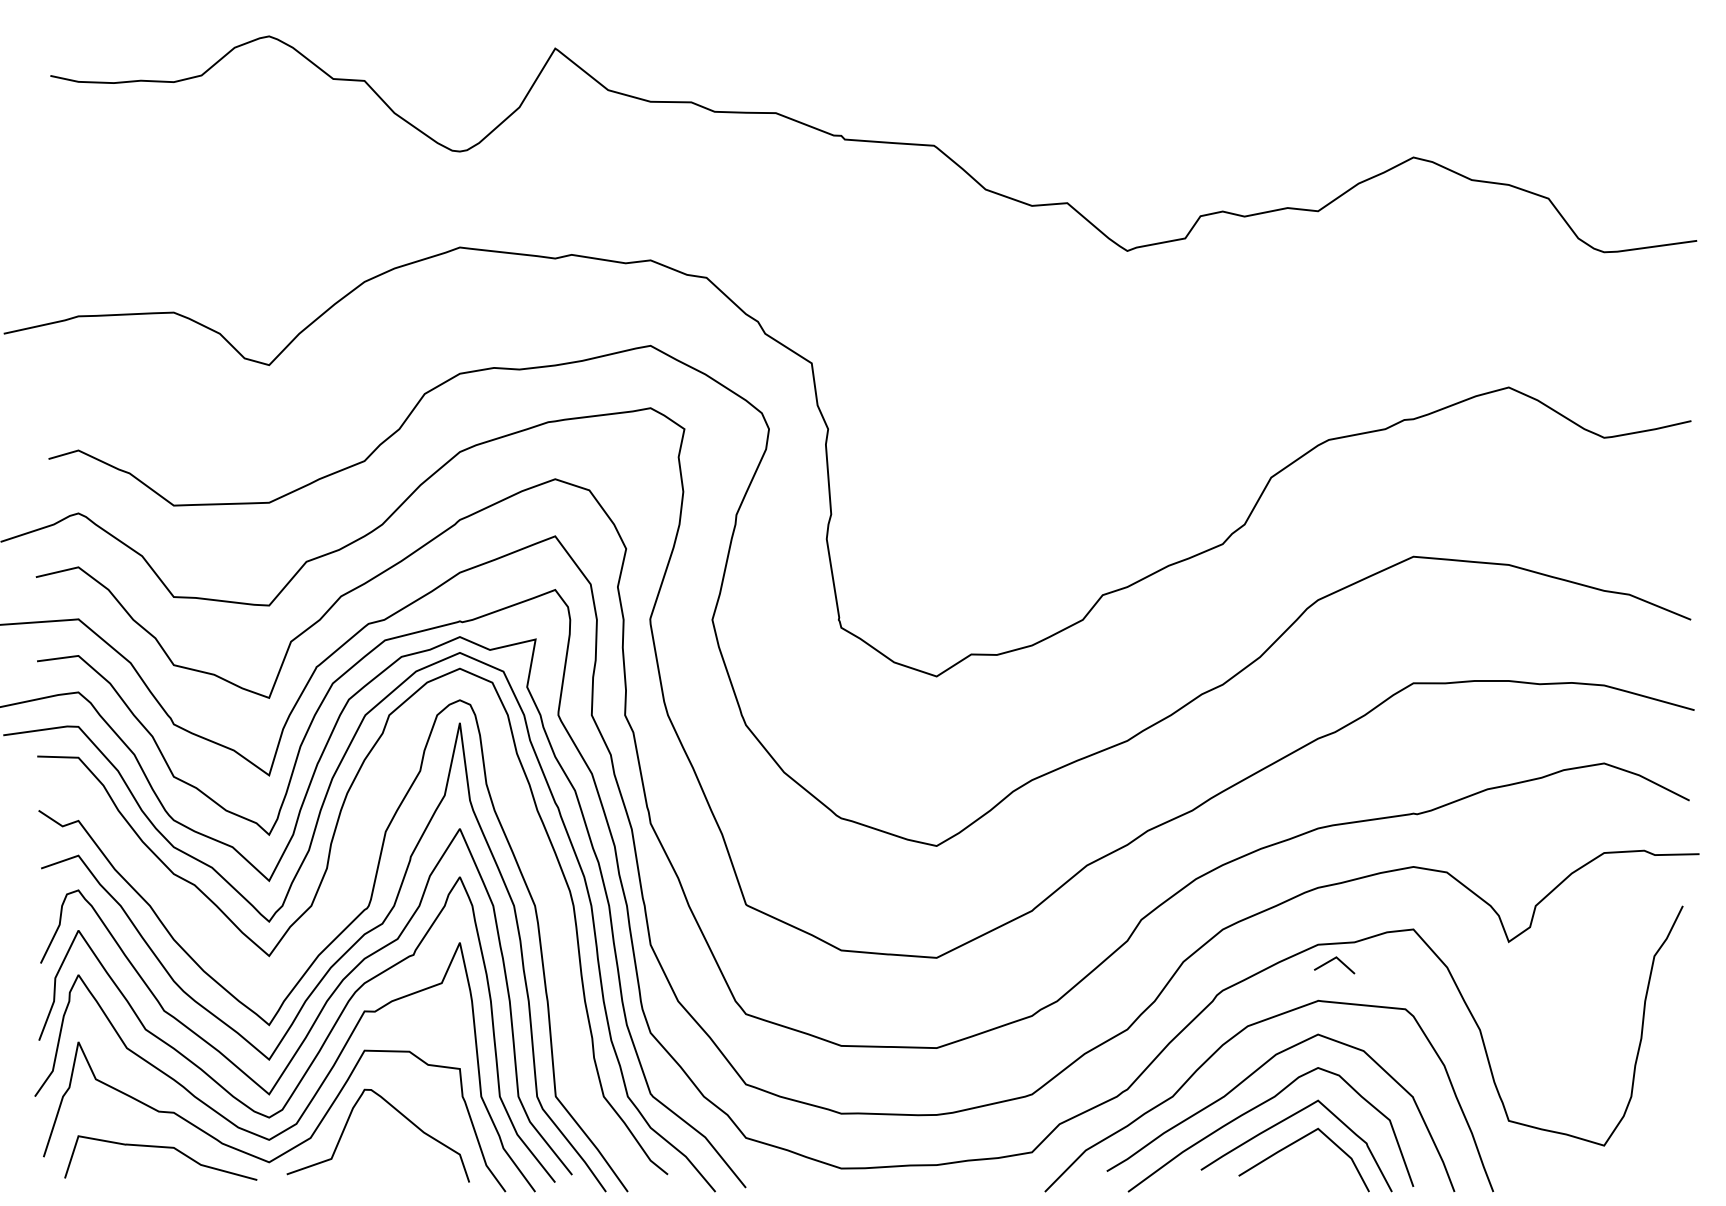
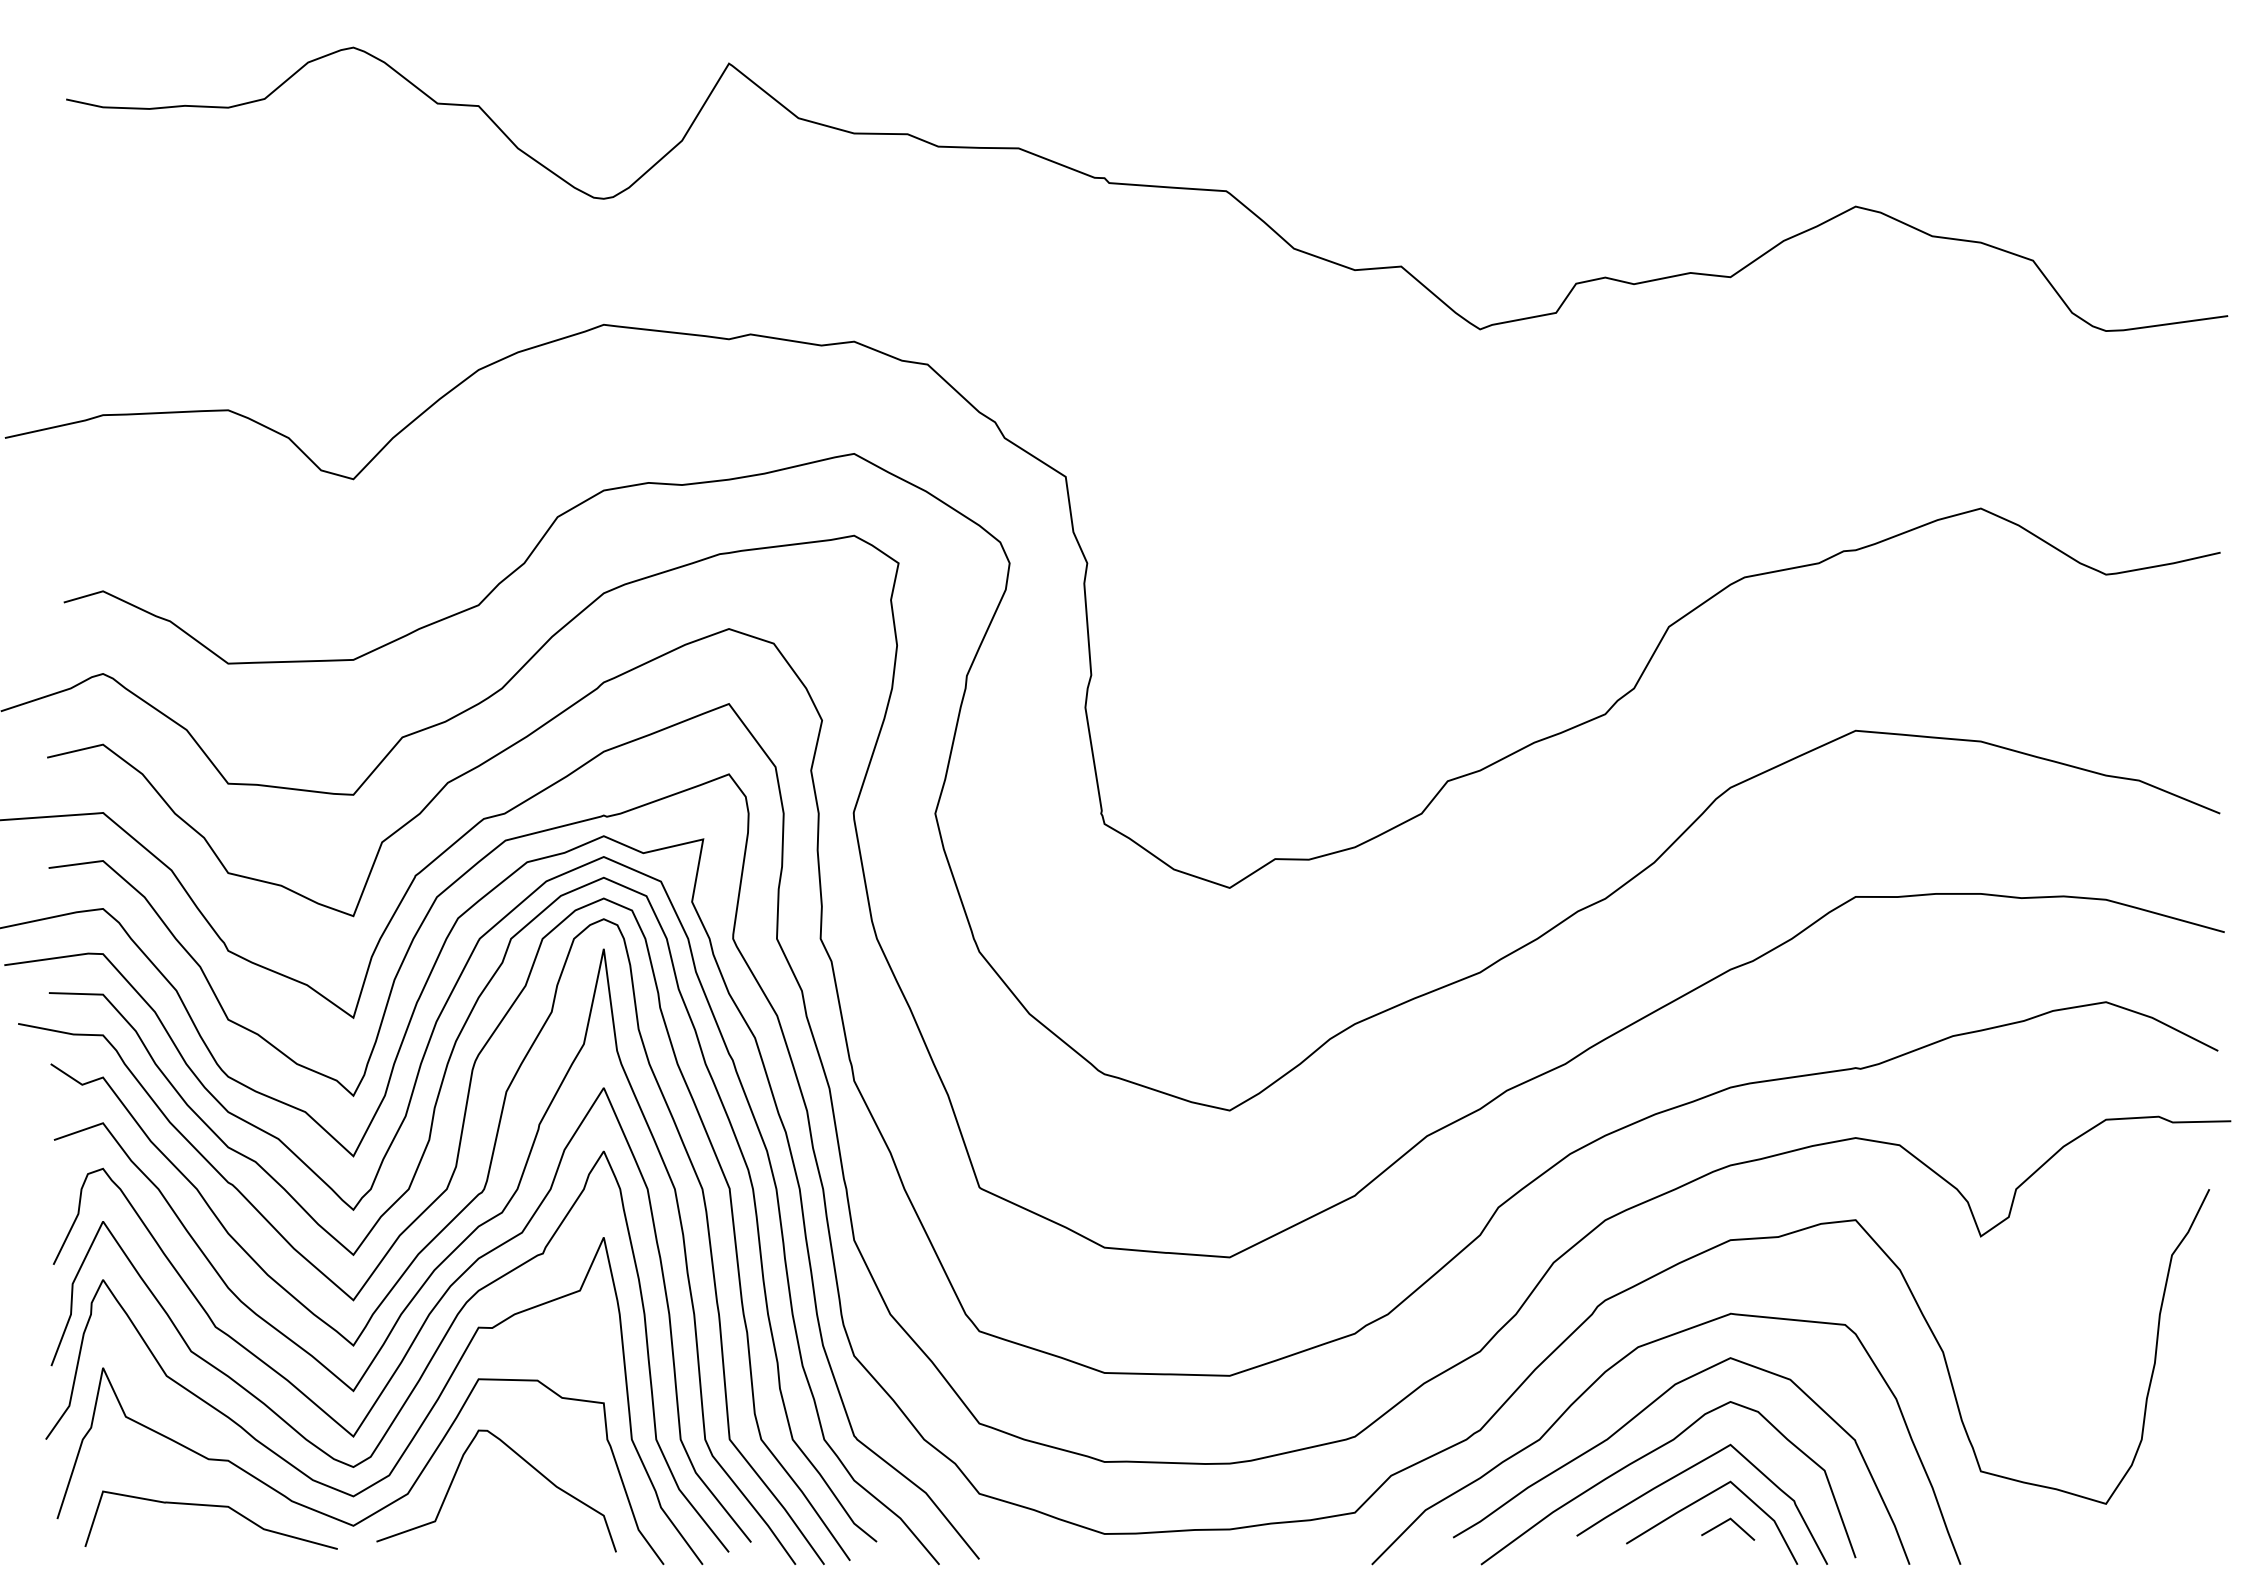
curve: (321, 925) -> (421, 1215), added
line: (1333, 960) -> (1726, 1522), moved

